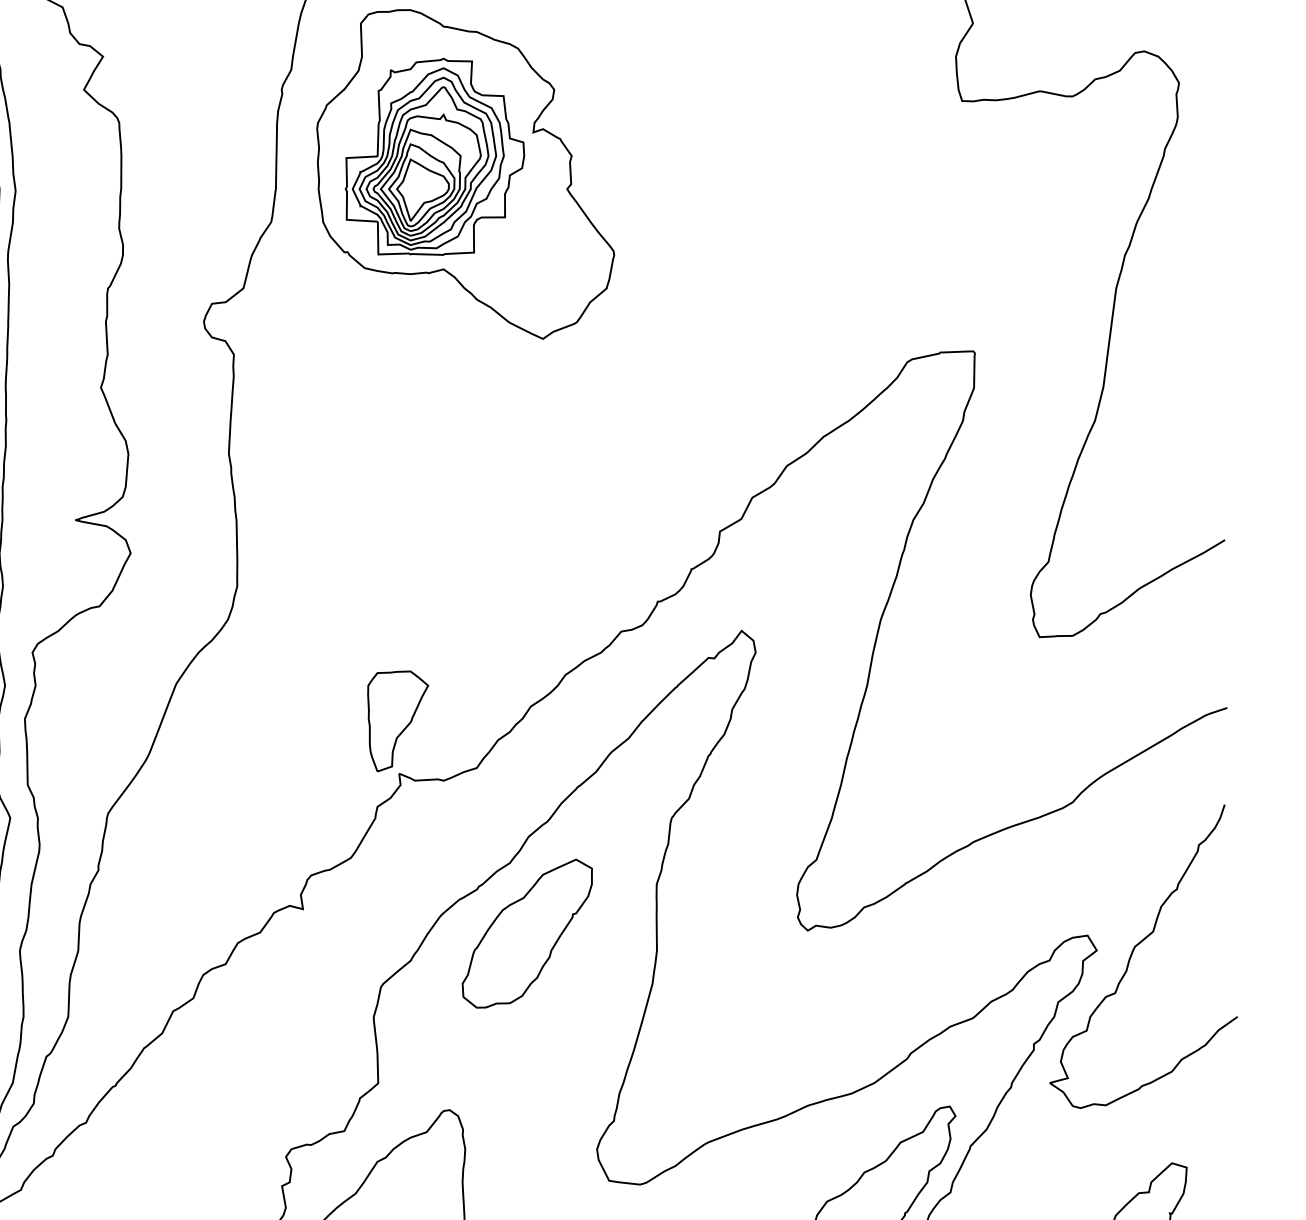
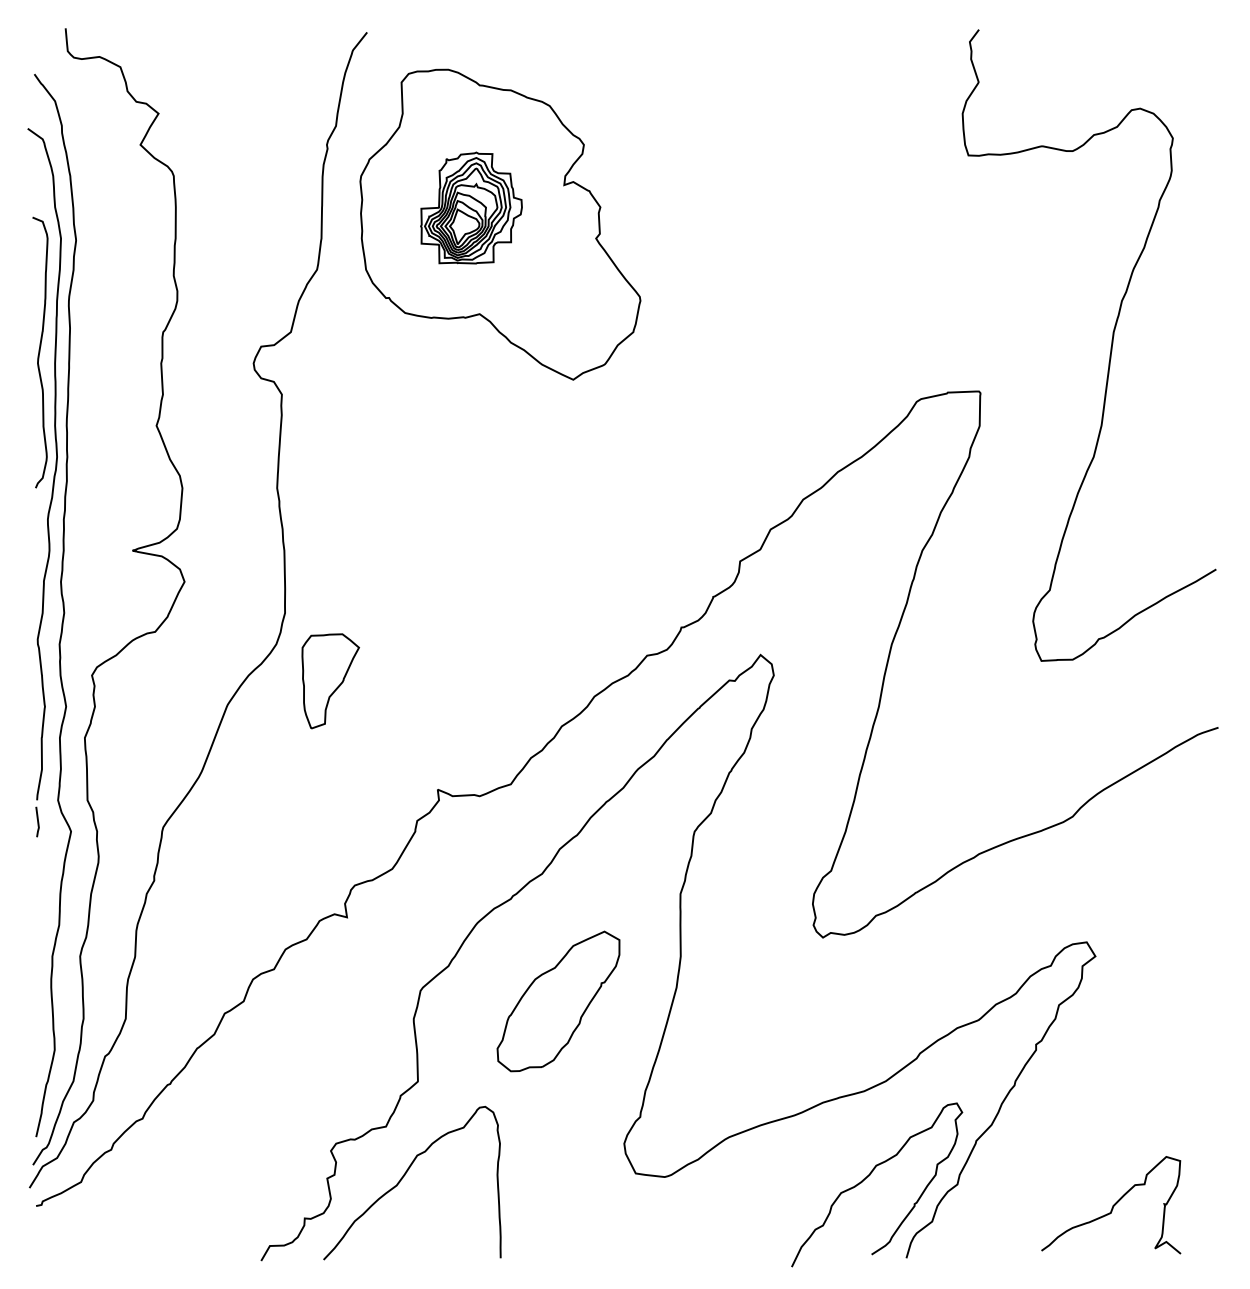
part: (435, 156) -> (471, 207), size x0.6
part: (397, 721) -> (330, 681), moved
part: (527, 933) -> (558, 1001), moved
curve: (1134, 951) -> (1130, 957), removed

